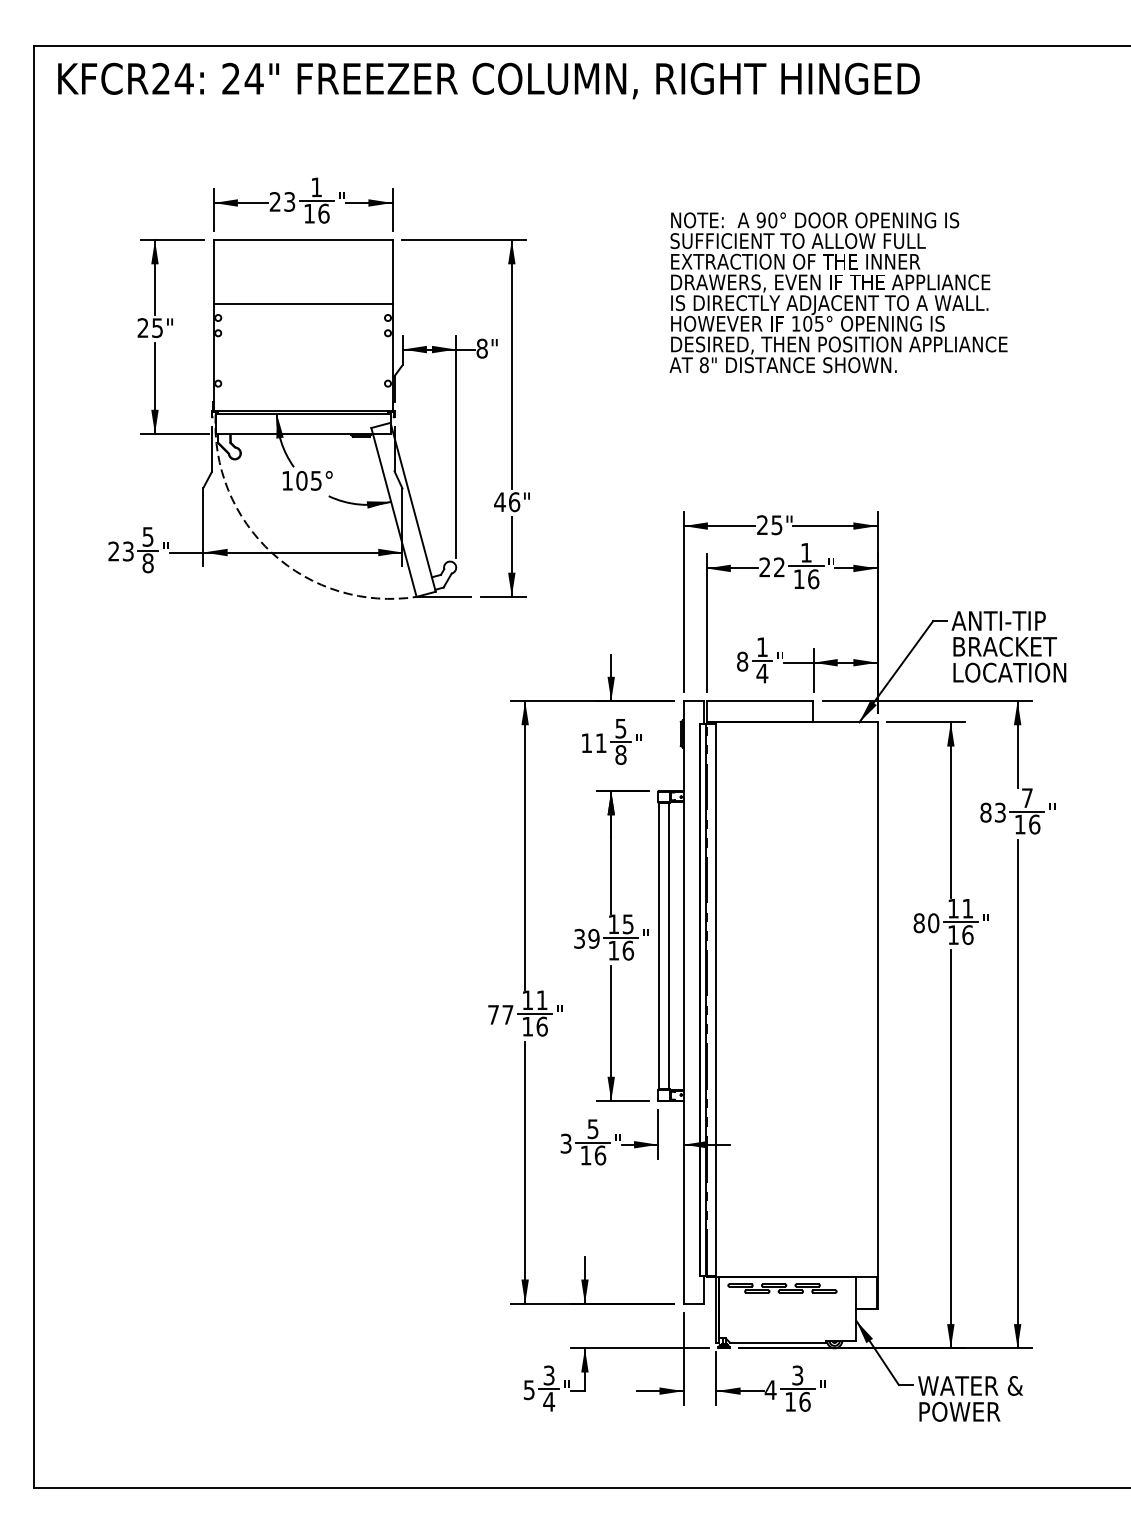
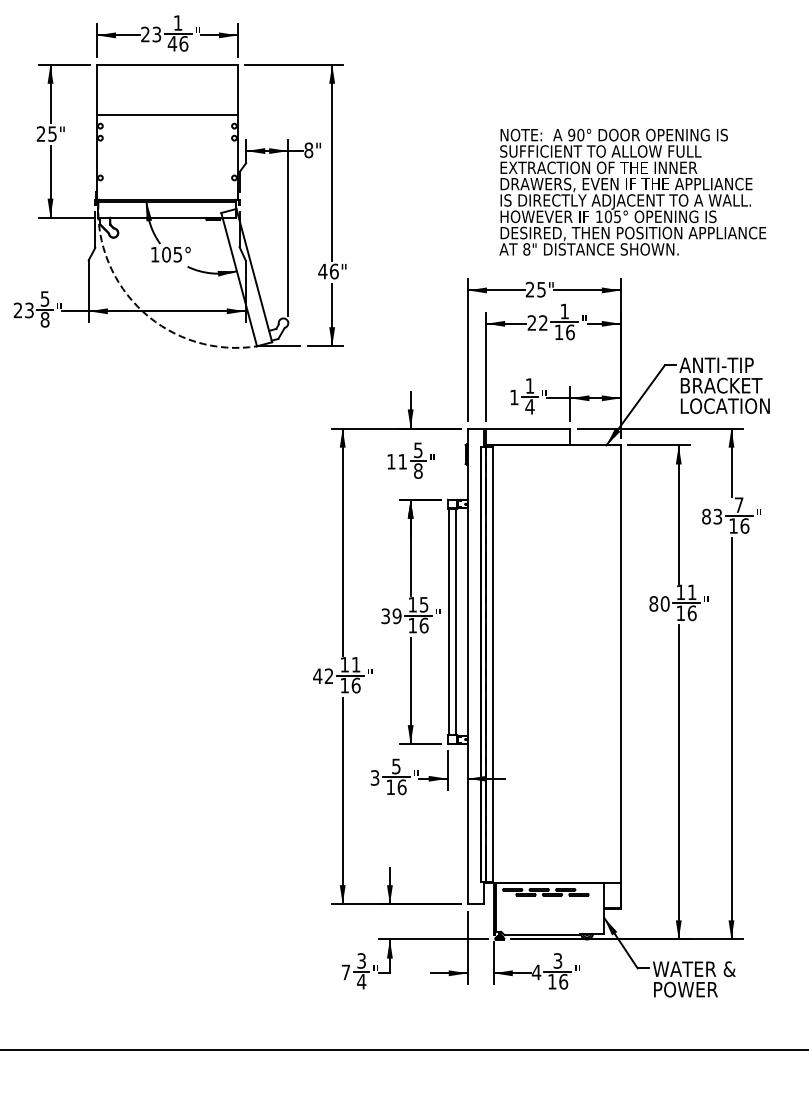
text: (309, 213) -> (172, 43), 16 -> 46
text: (838, 292) -> (632, 192), moved
text: (742, 661) -> (514, 397), 8 -> 1
text: (500, 1014) -> (323, 675), 77 -> 42
text: (528, 1390) -> (345, 972), 5 -> 7

